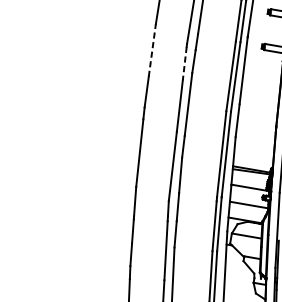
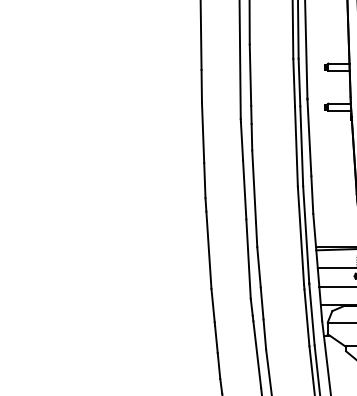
line: (152, 50) -> (203, 132), dashed -> solid
line: (185, 63) -> (242, 141), dashed -> solid

